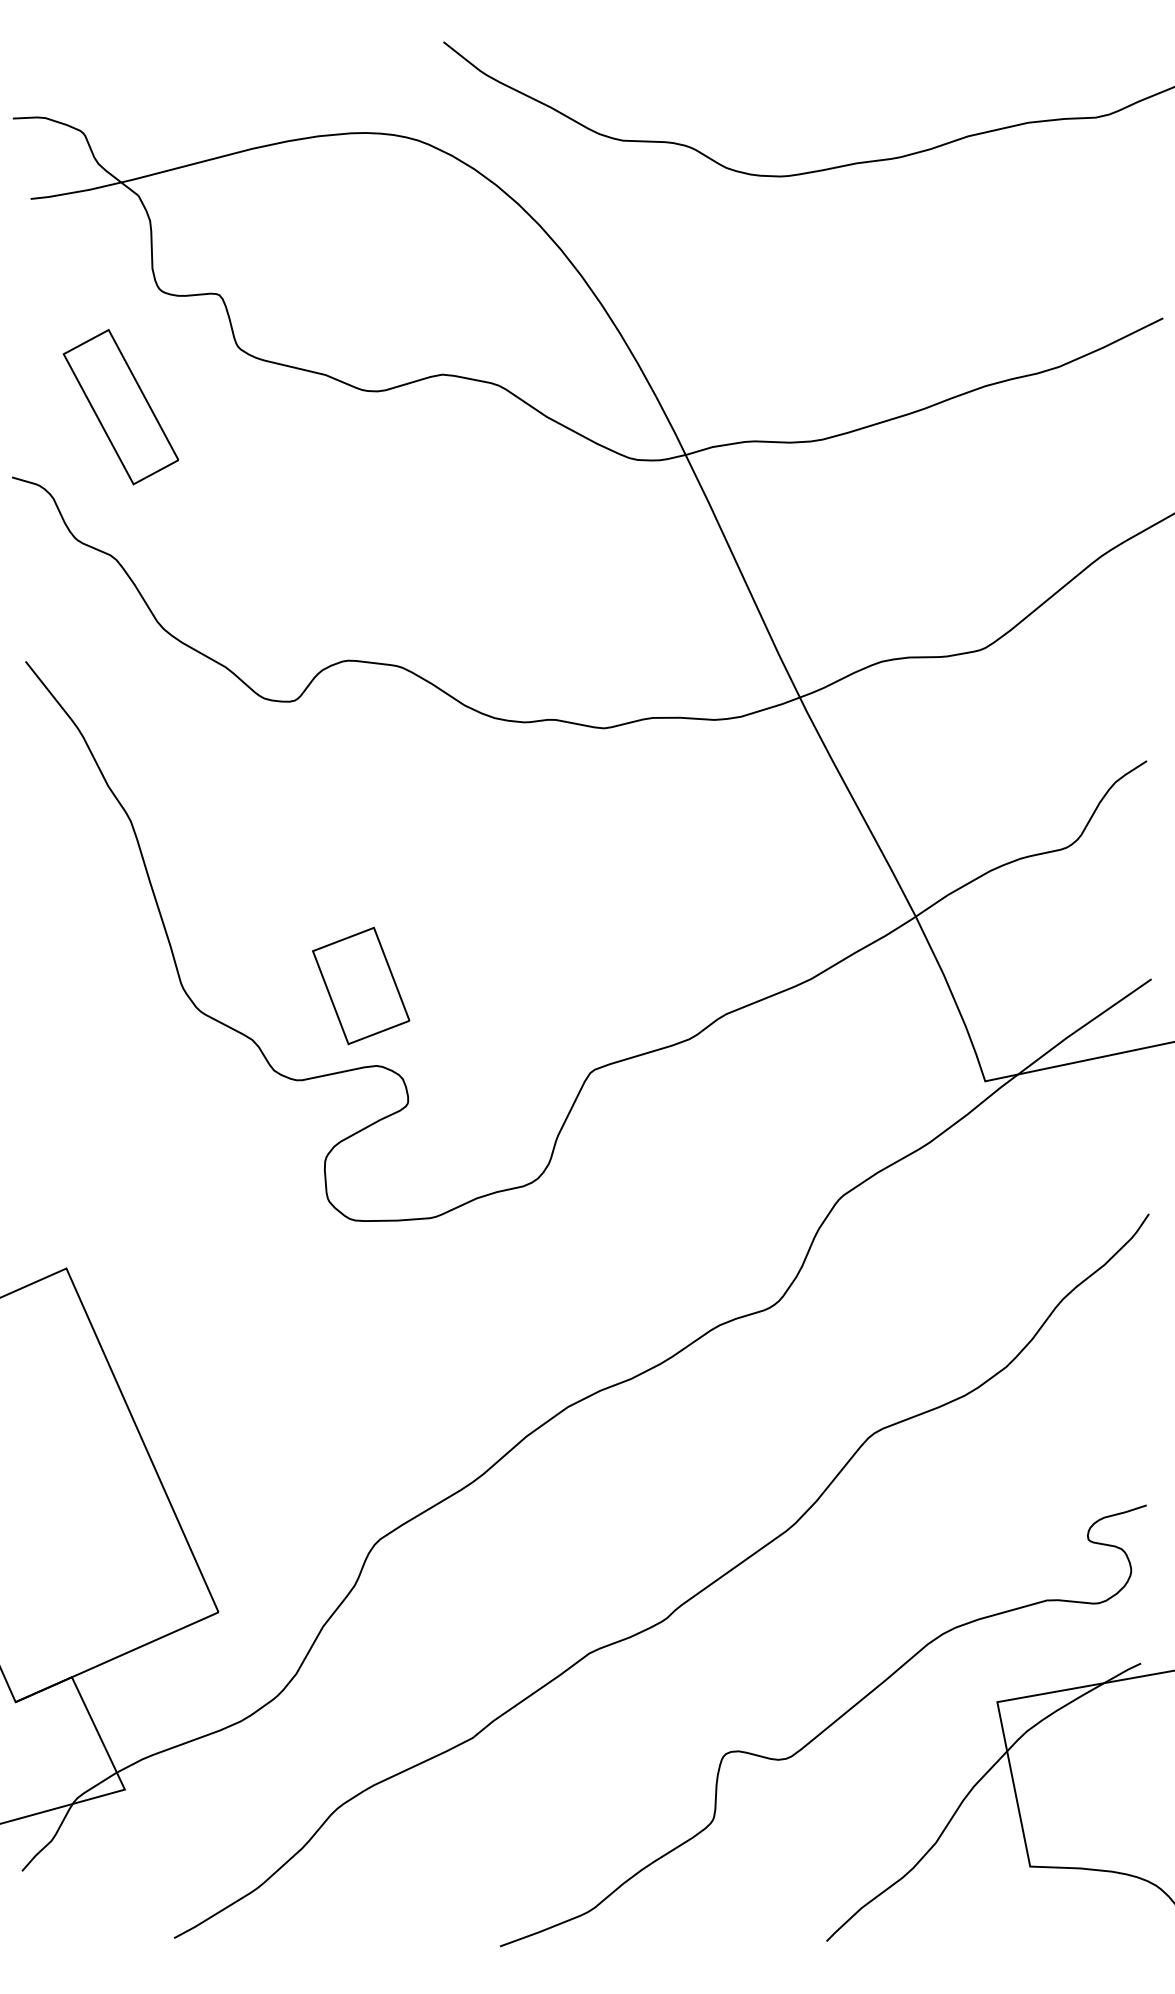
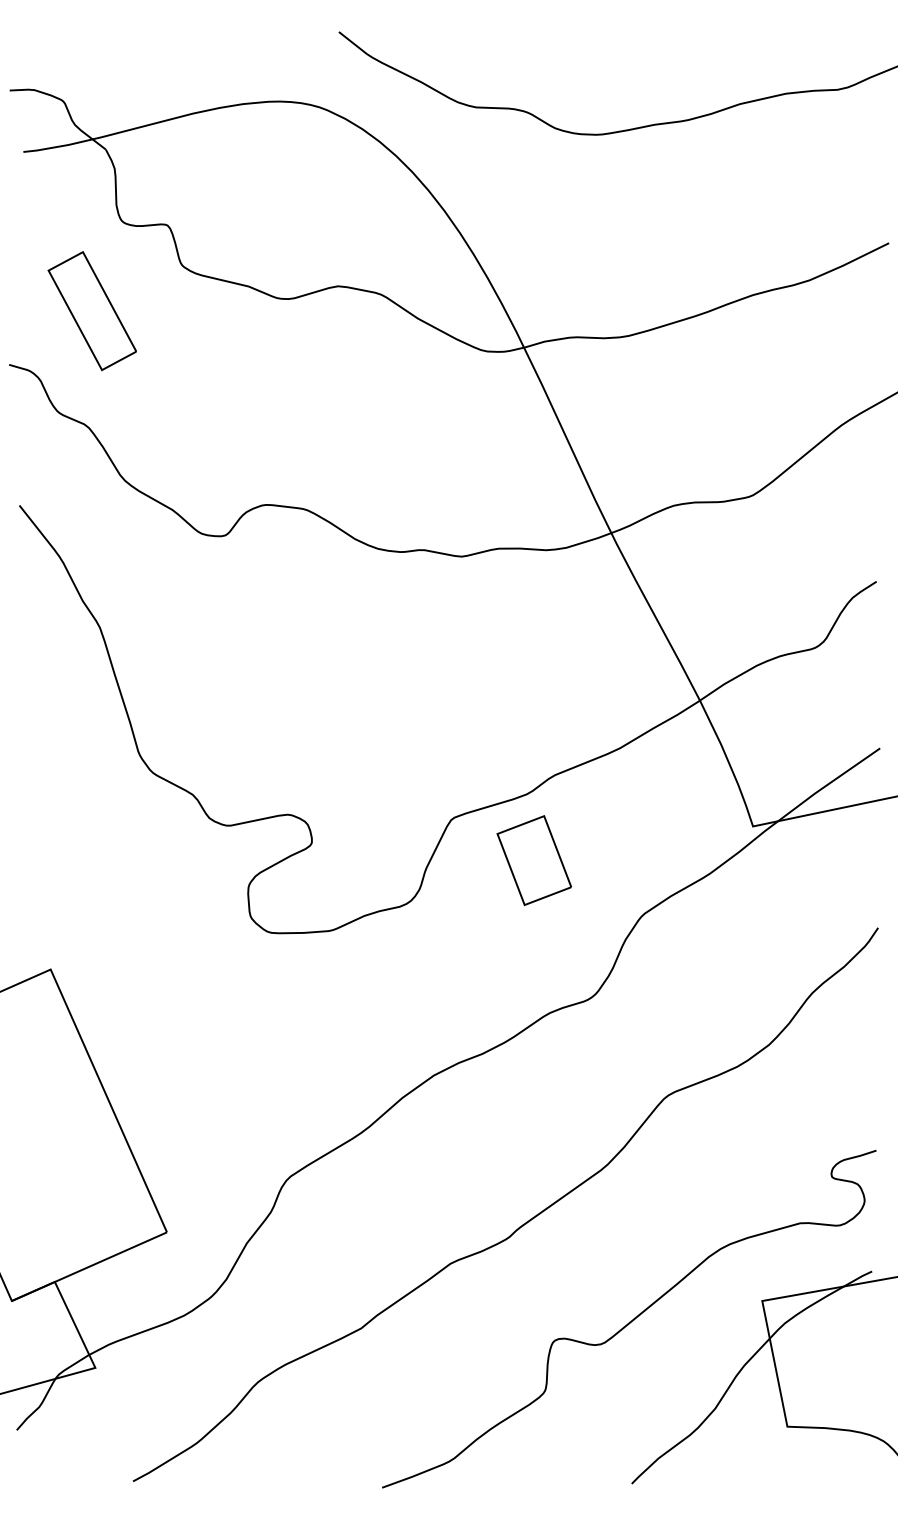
part: (361, 985) -> (534, 860), moved

